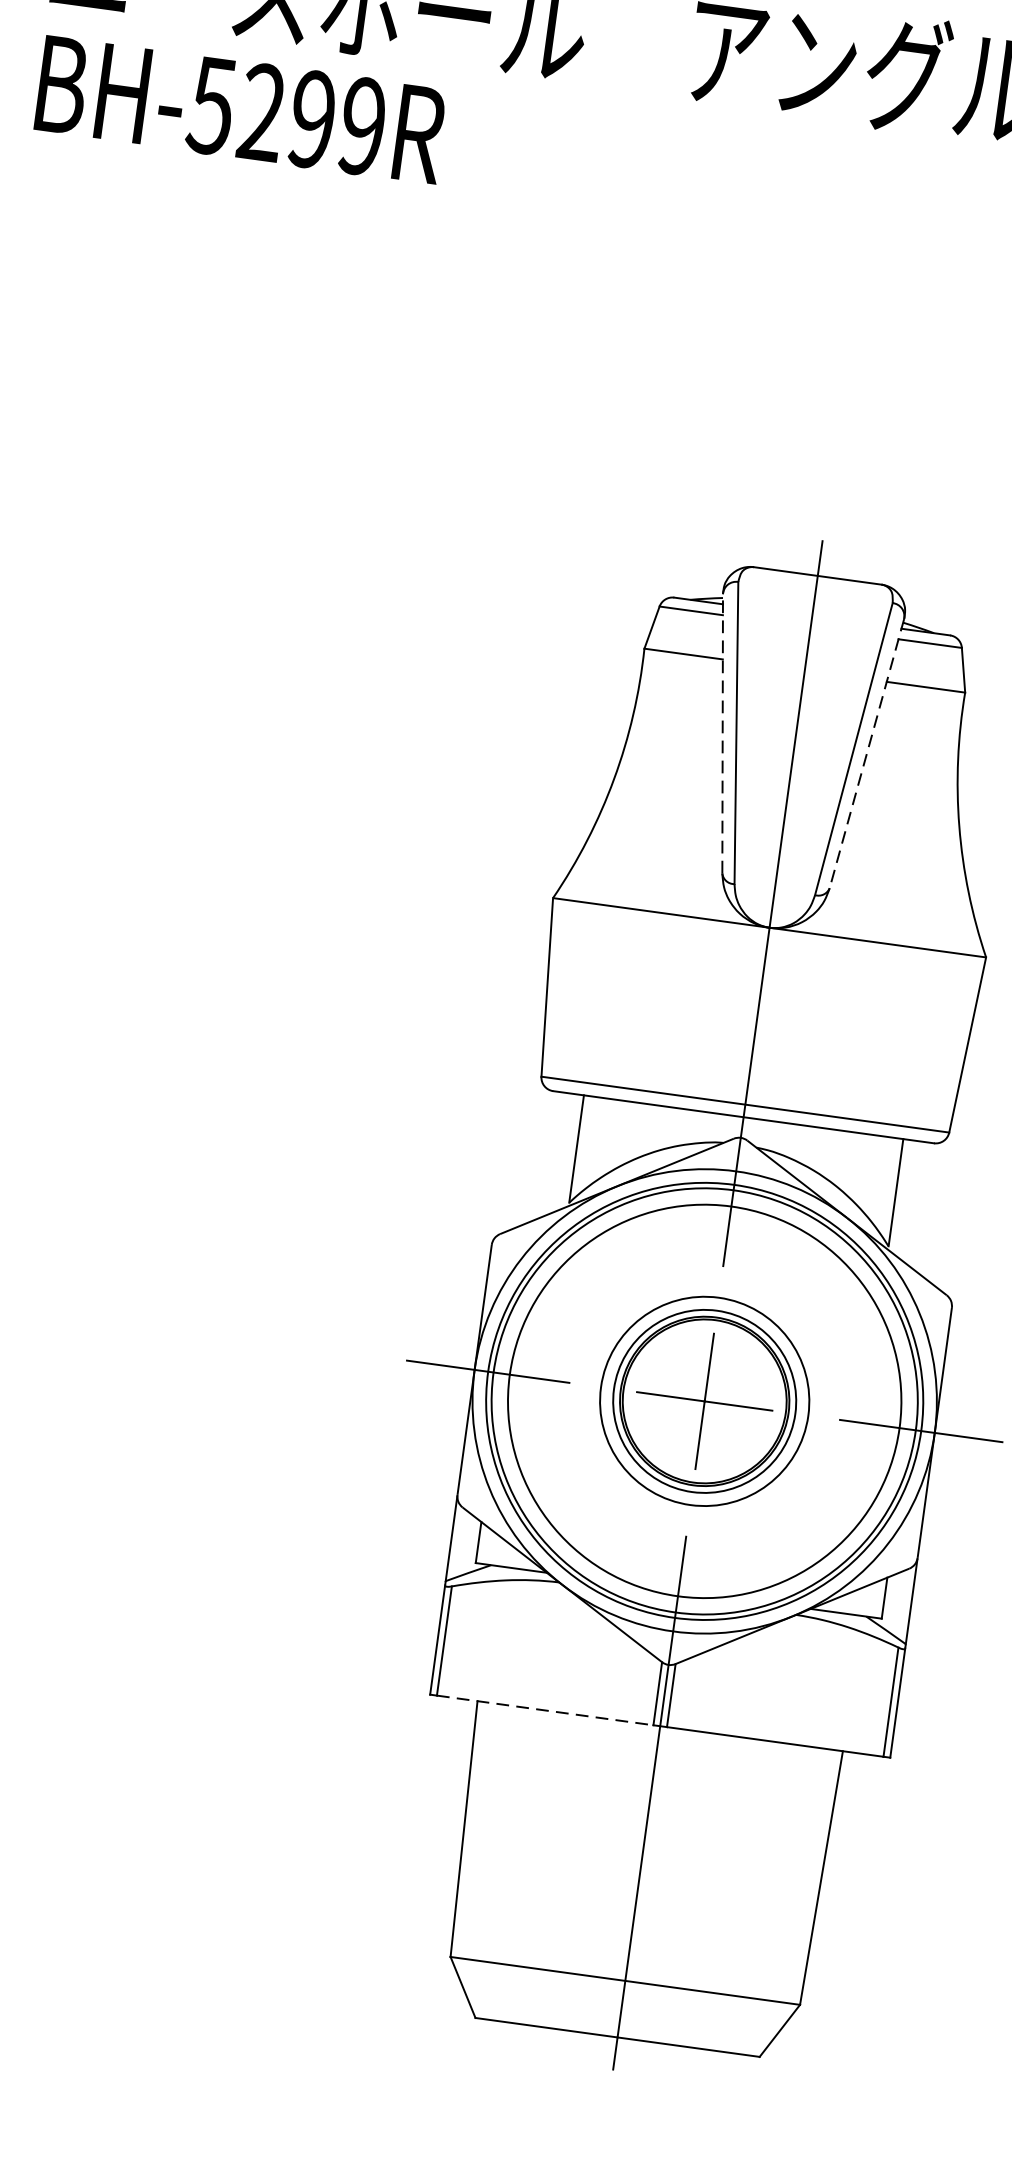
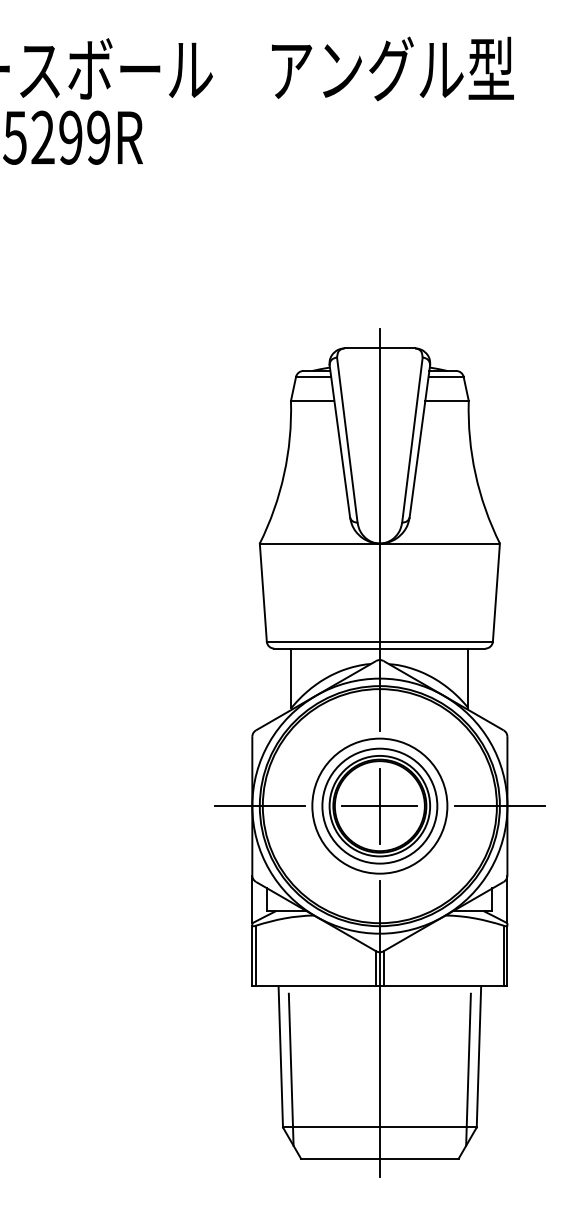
line: (721, 733) -> (339, 441), dashed -> solid
line: (866, 753) -> (419, 441), dashed -> solid
circle: (704, 1400) -> (379, 805), size x0.62
line: (545, 1711) -> (316, 986), dashed -> solid
line: (478, 1854) -> (290, 1069), added
line: (799, 1898) -> (468, 1069), added

